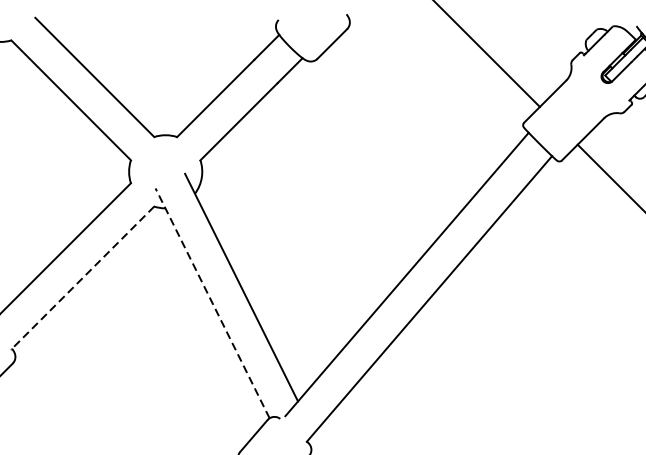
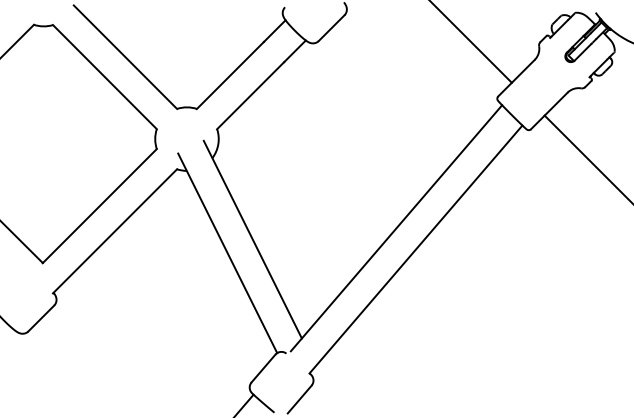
line: (83, 278) -> (115, 231), dashed -> solid
line: (212, 302) -> (227, 252), dashed -> solid

